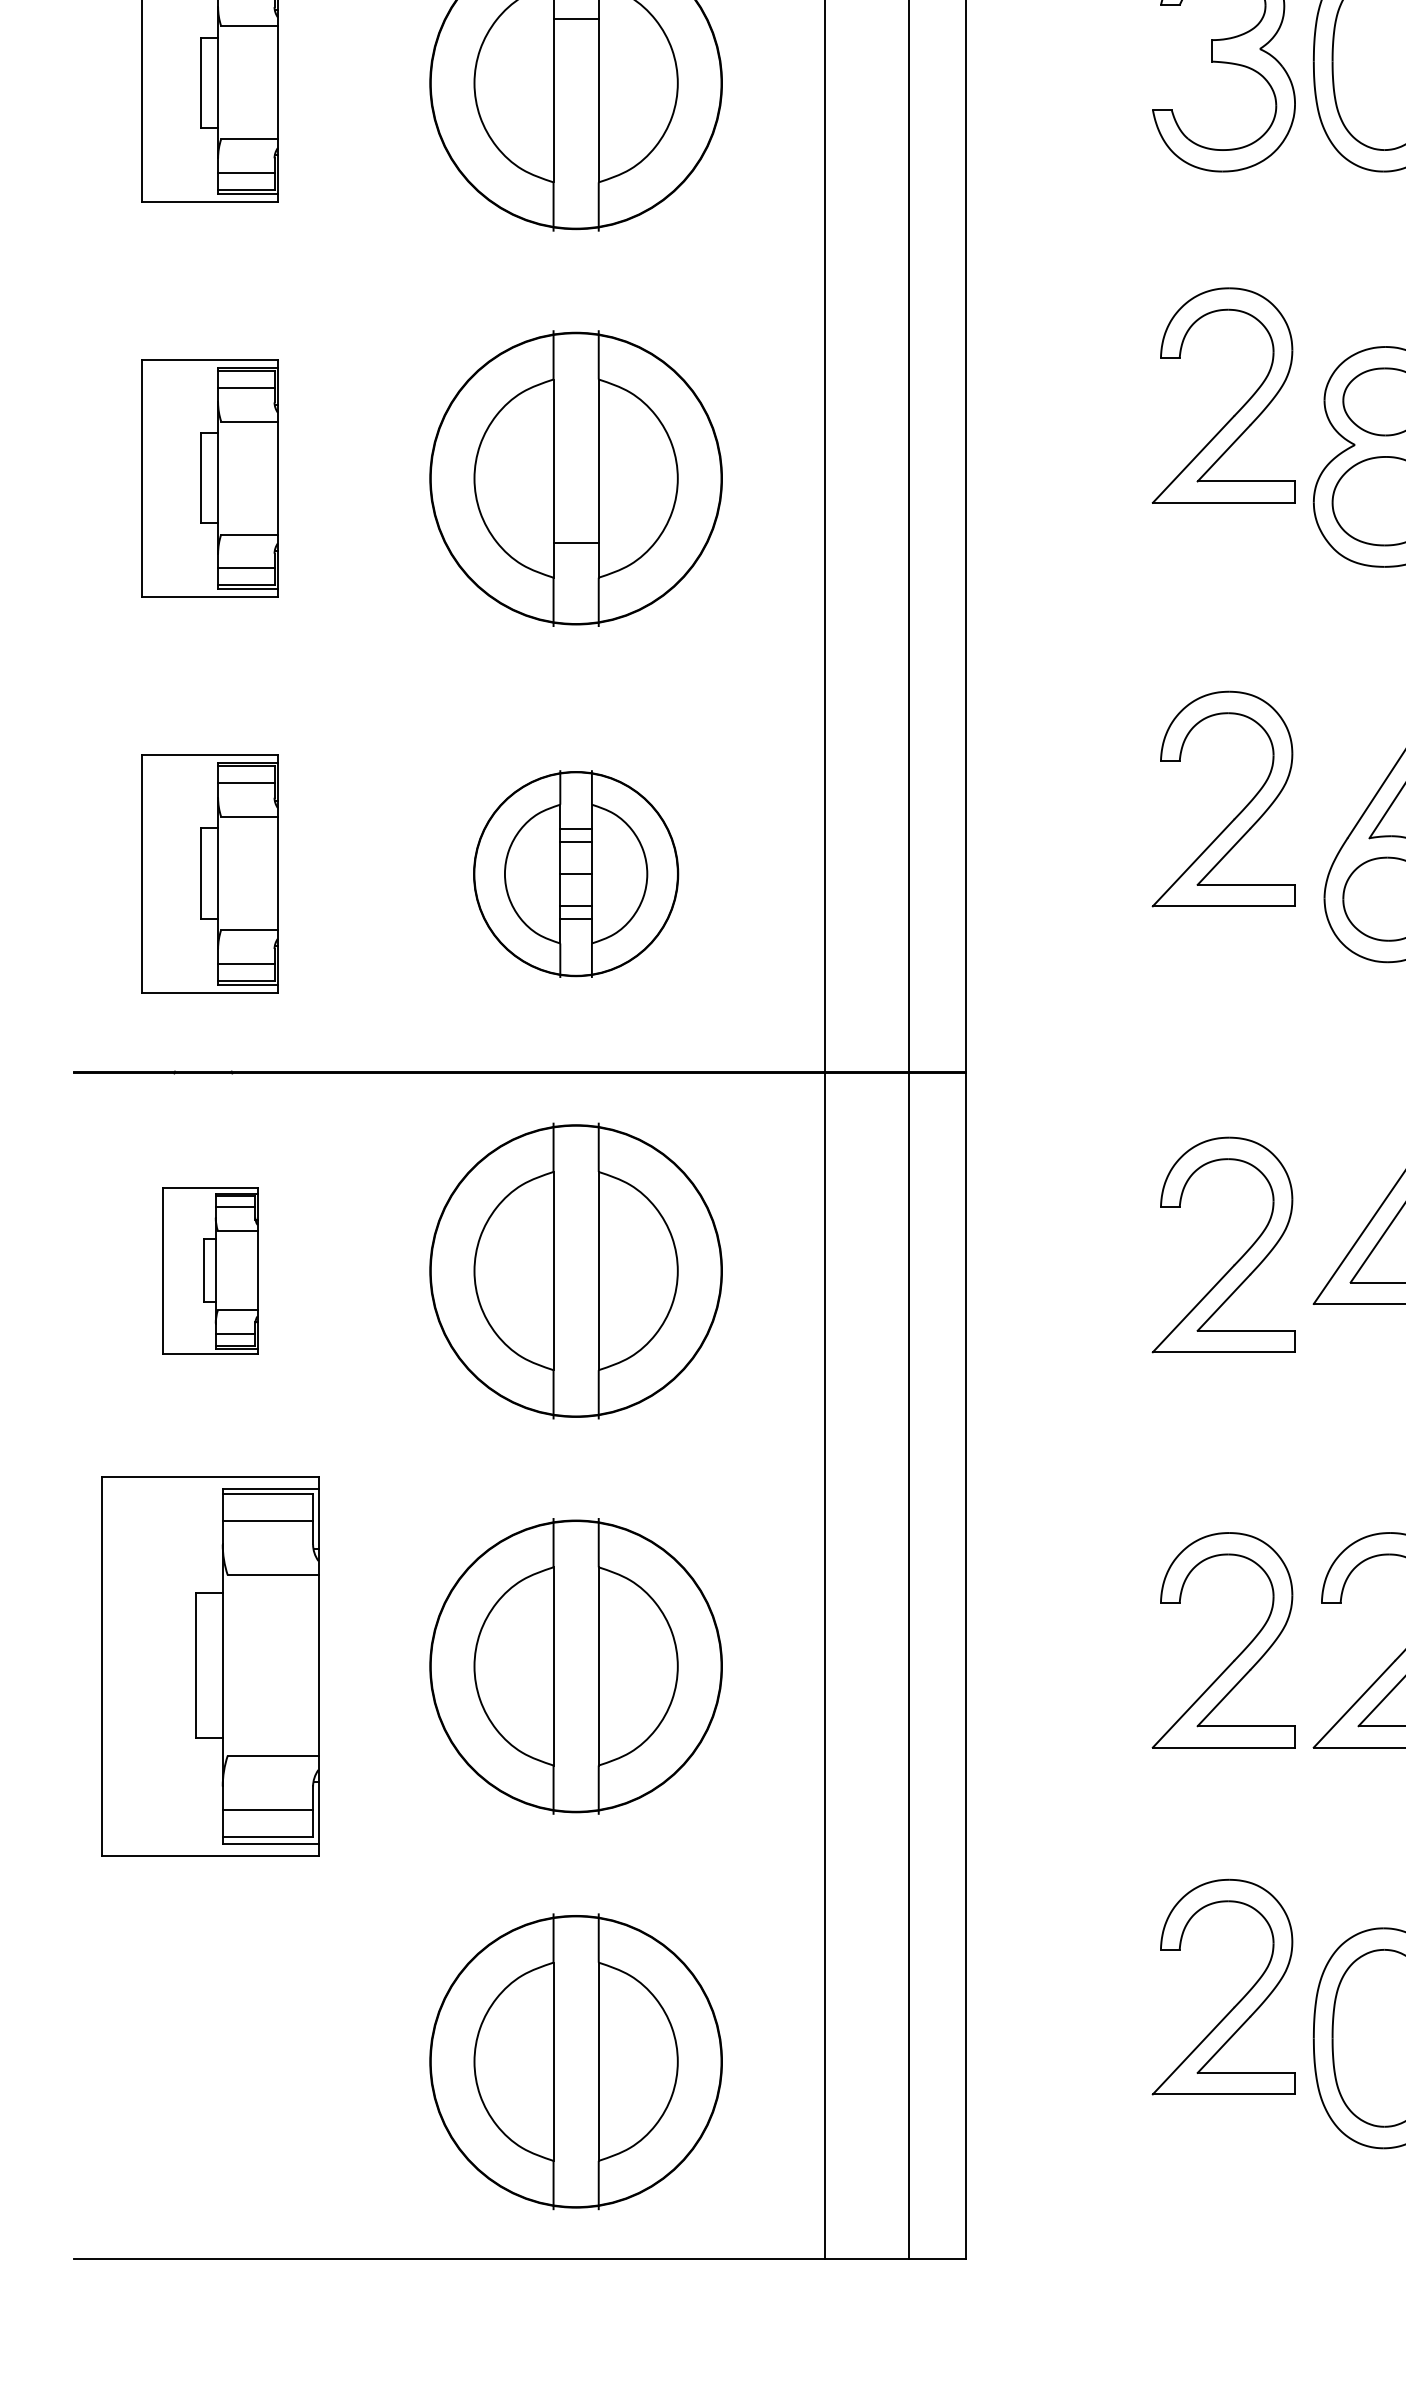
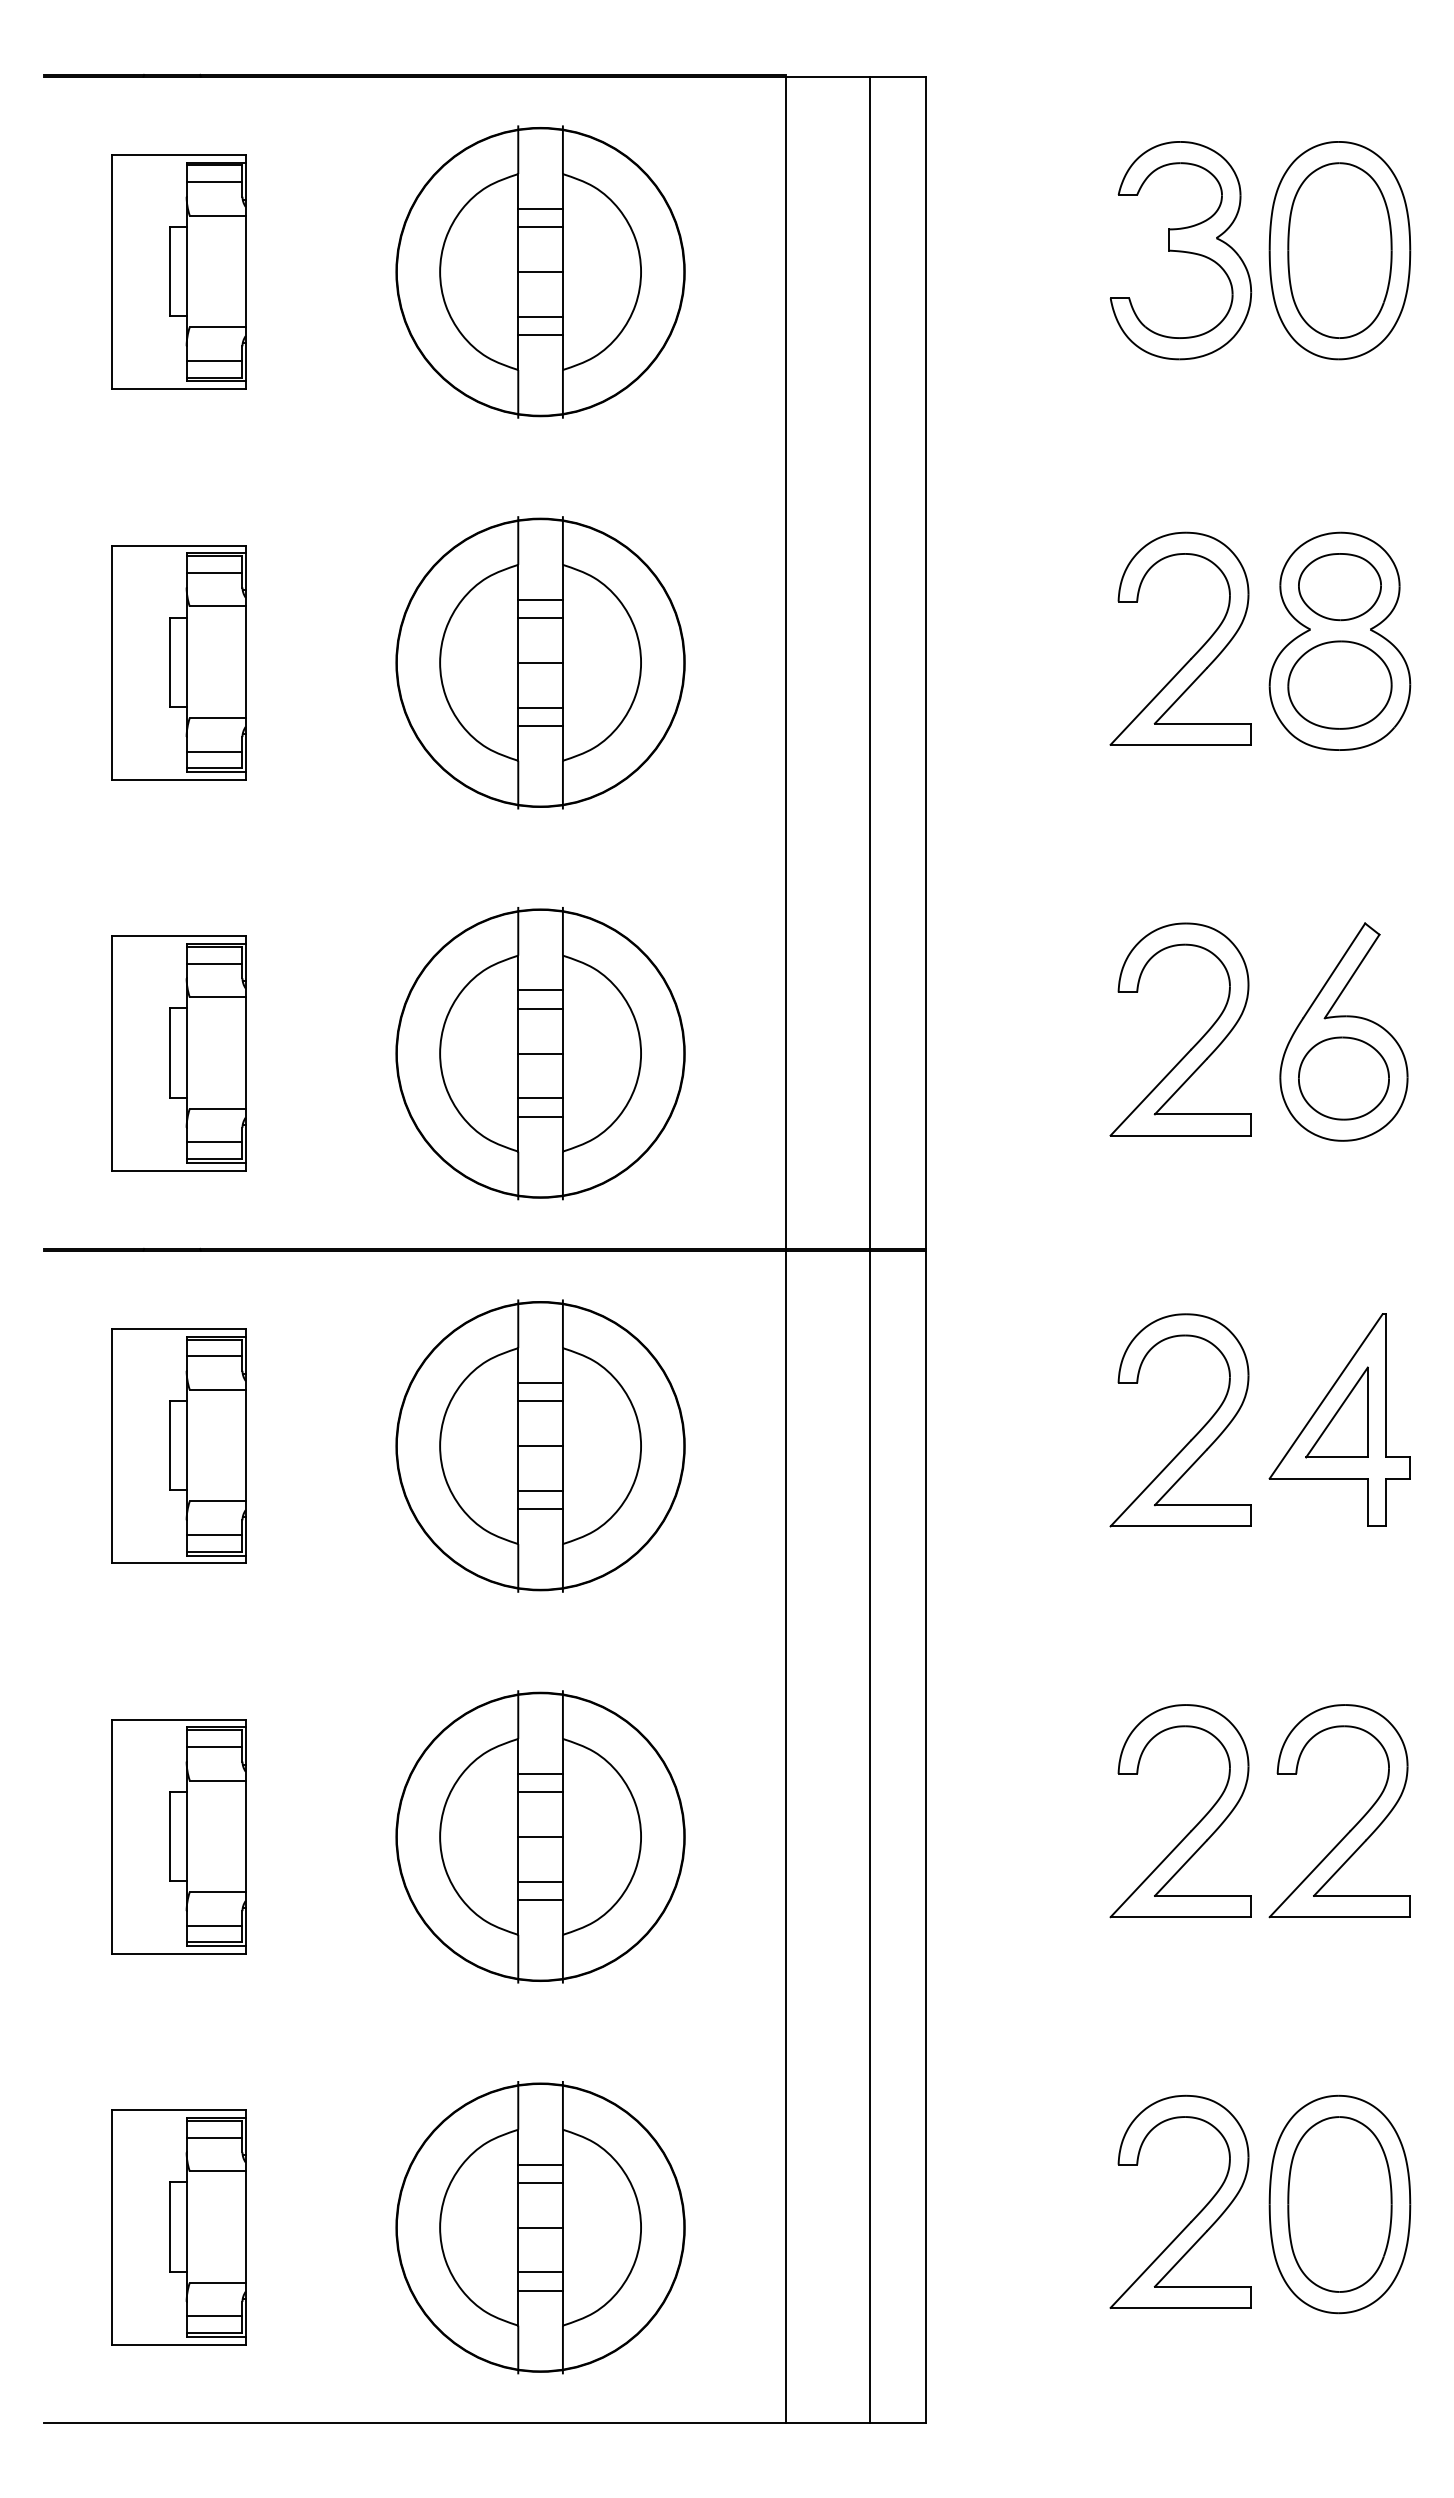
line: (576, 38) -> (540, 227), added
line: (576, 83) -> (540, 272), added
line: (576, 128) -> (540, 316), added
line: (576, 147) -> (540, 335), added
part: (1238, 409) -> (1195, 652), moved
line: (576, 414) -> (540, 599), added
line: (576, 433) -> (540, 618), added
line: (576, 478) -> (540, 662), added
line: (576, 523) -> (540, 707), added
part: (1238, 813) -> (1195, 1043), moved
part: (576, 873) -> (540, 1053), size x1.43
line: (576, 1206) -> (540, 1382), added
line: (576, 1225) -> (540, 1401), added
part: (209, 1270) -> (178, 1445), size x1.43
line: (576, 1271) -> (540, 1446), added
line: (576, 1315) -> (540, 1490), added
line: (576, 1335) -> (540, 1509), added
line: (576, 1602) -> (540, 1773), added
line: (576, 1621) -> (540, 1792), added
part: (209, 1666) -> (178, 1836), size x0.62
line: (576, 1666) -> (540, 1836), added
line: (576, 1711) -> (540, 1881), added
line: (576, 1730) -> (540, 1900), added
line: (576, 1997) -> (540, 2164), added
part: (1239, 1999) -> (1196, 2214), moved
line: (576, 2017) -> (540, 2183), added
part: (209, 2061) -> (178, 2227), added
line: (576, 2061) -> (540, 2227), added
line: (576, 2107) -> (540, 2272), added
line: (576, 2125) -> (540, 2290), added

